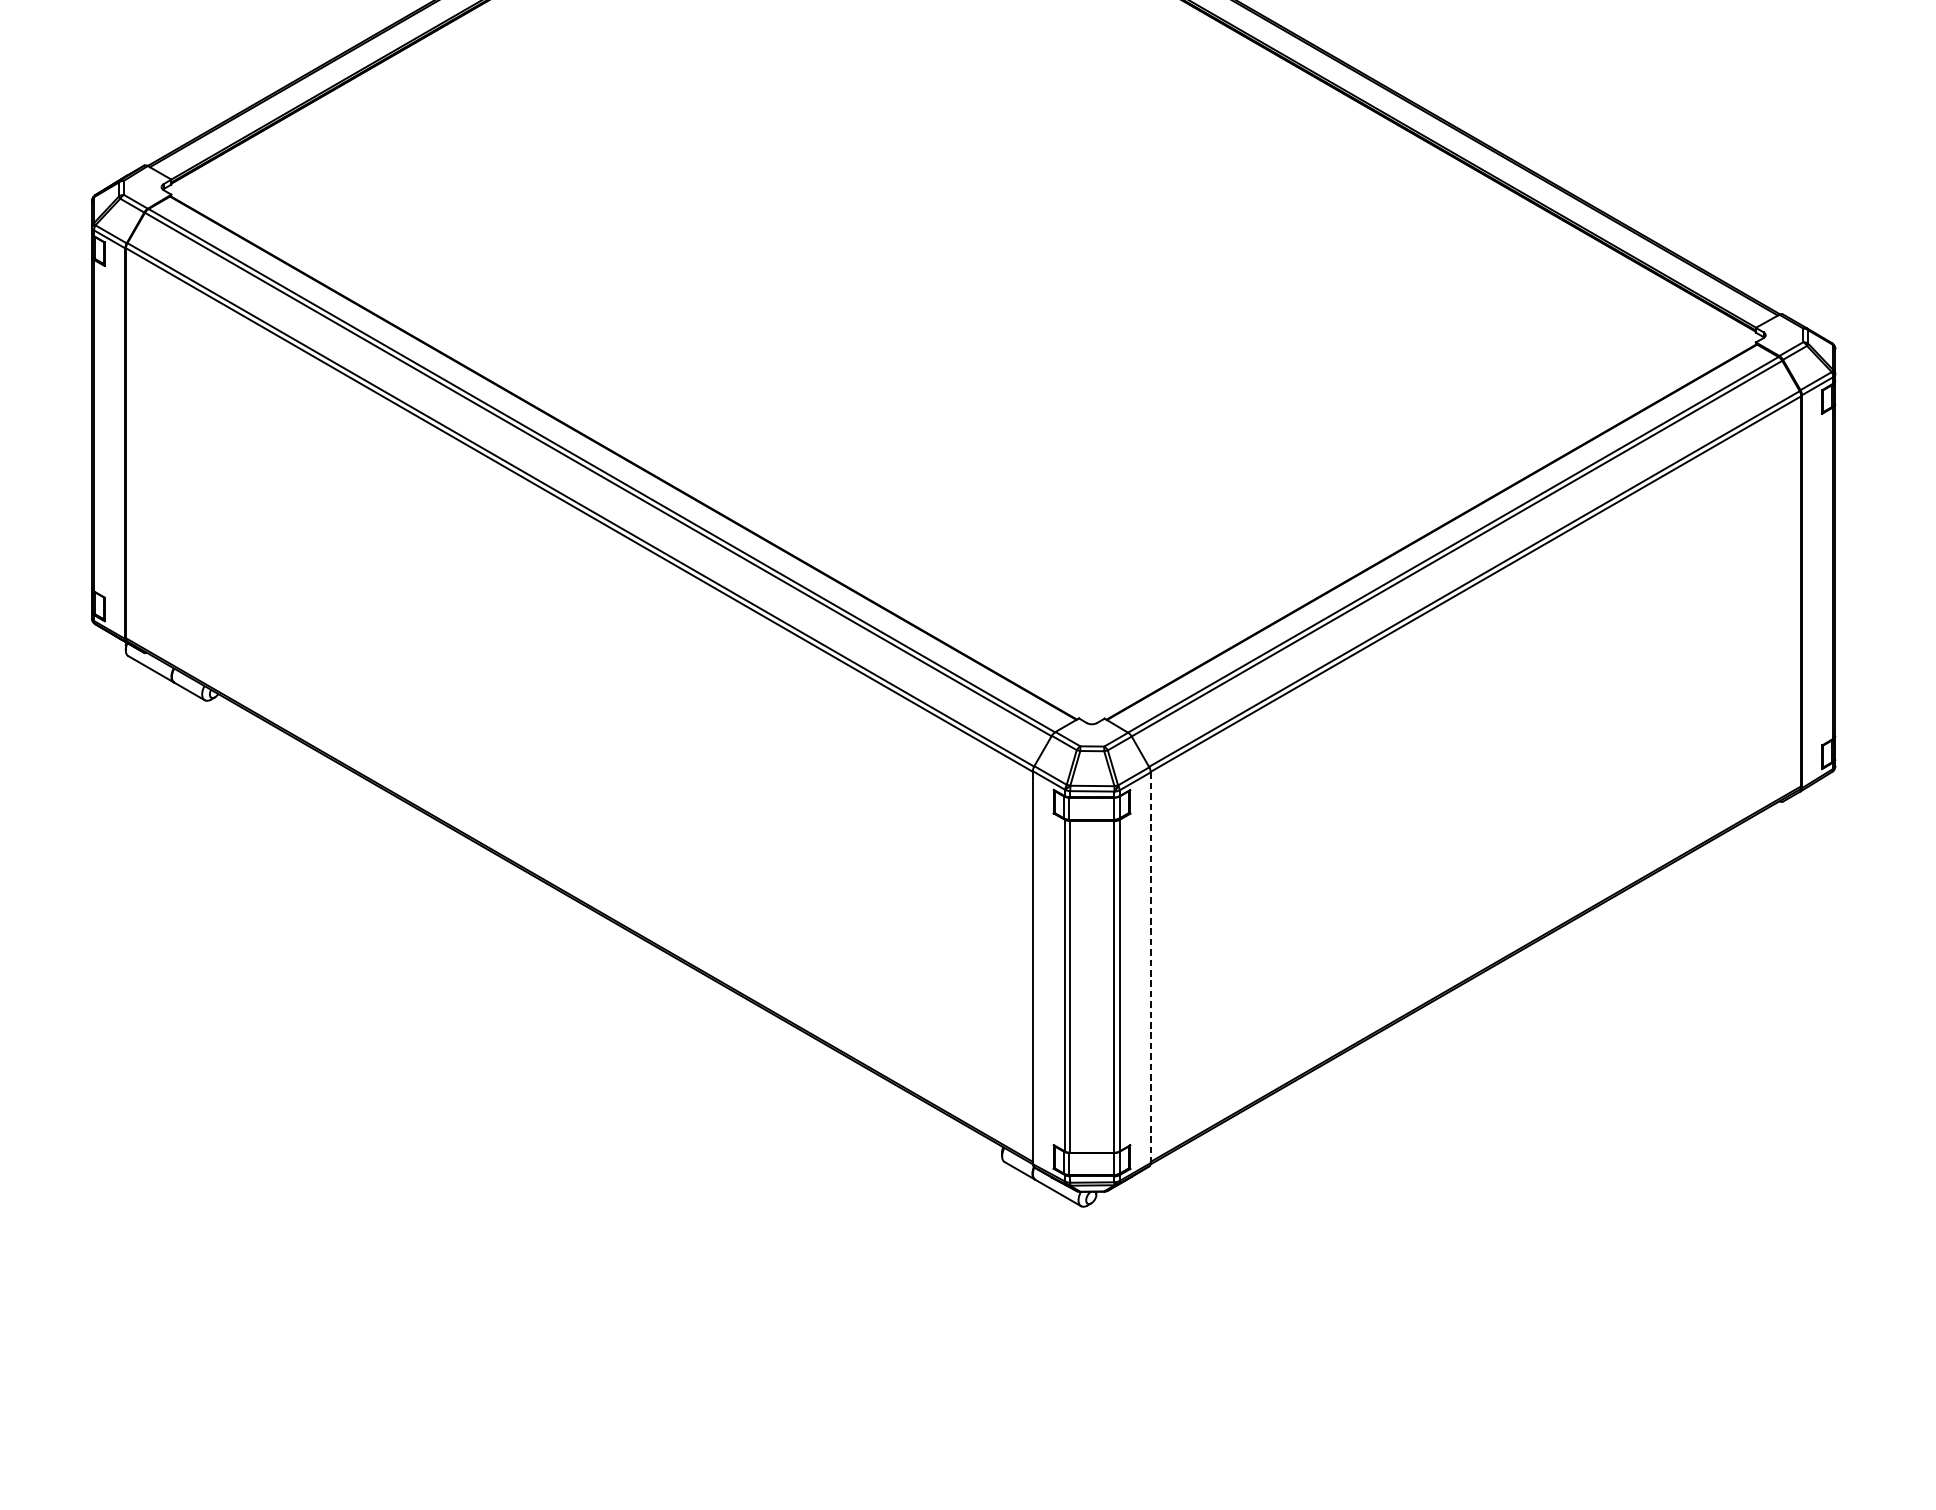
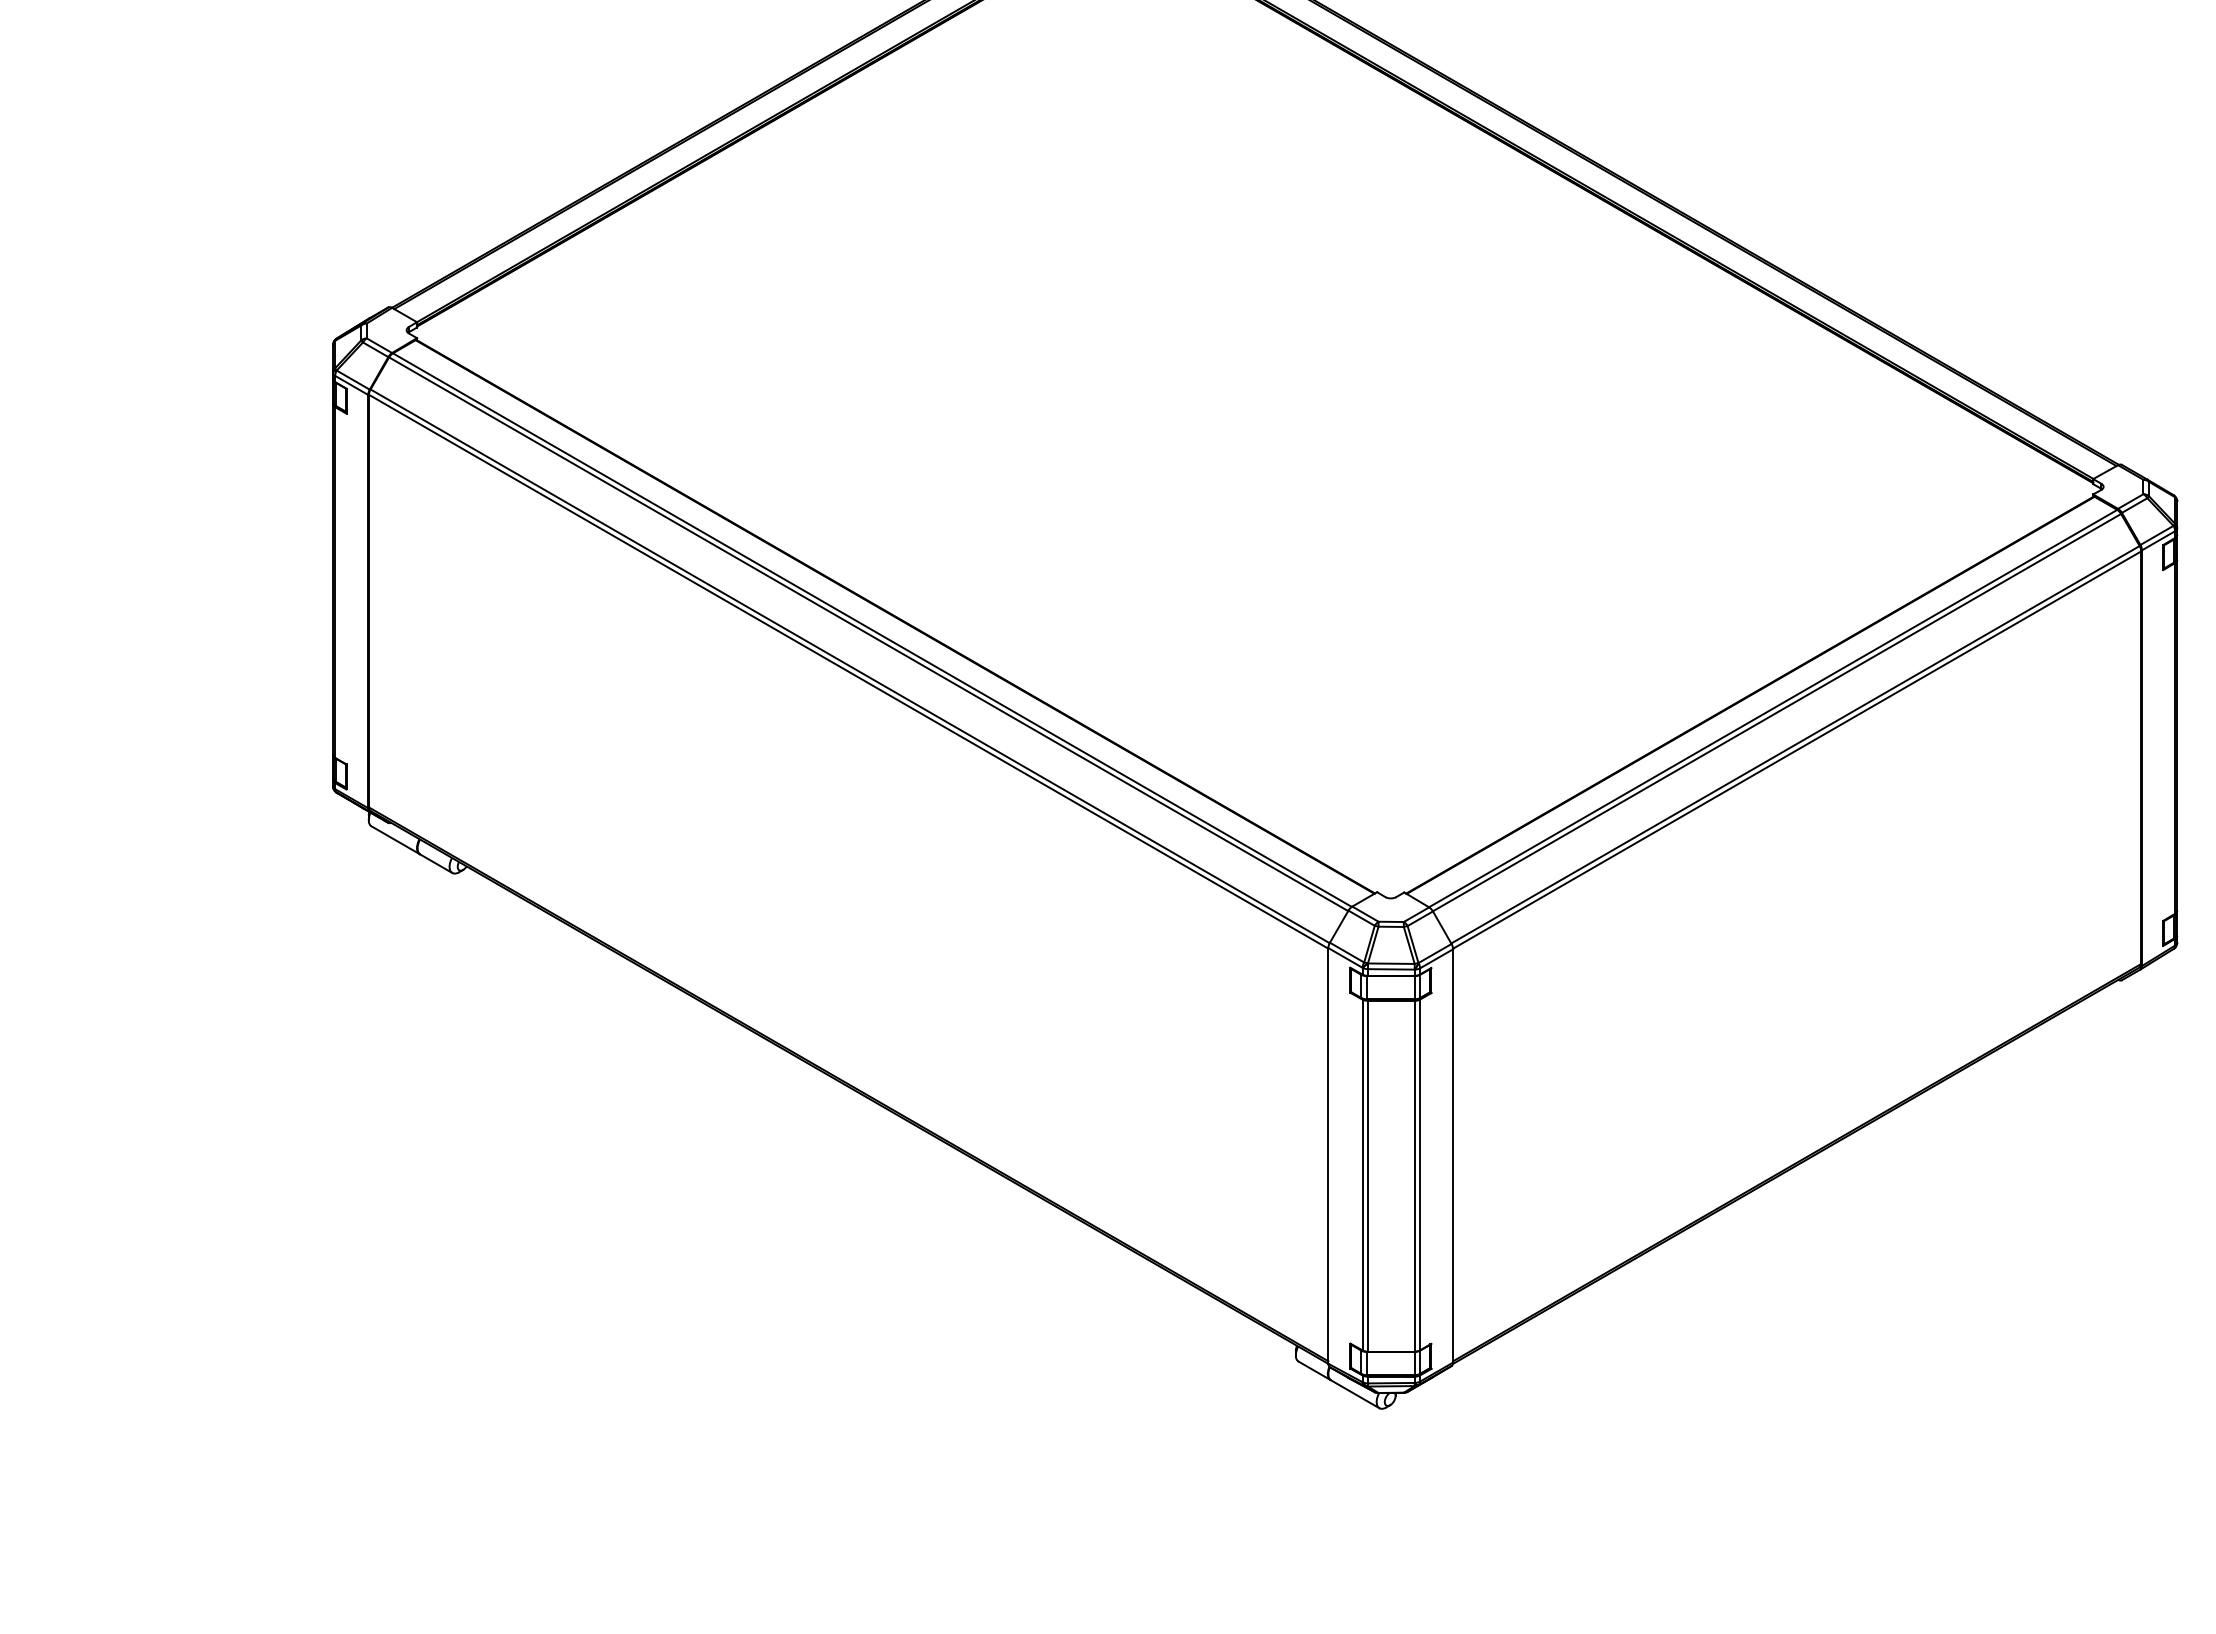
line: (1151, 967) -> (1453, 1155), dashed -> solid

